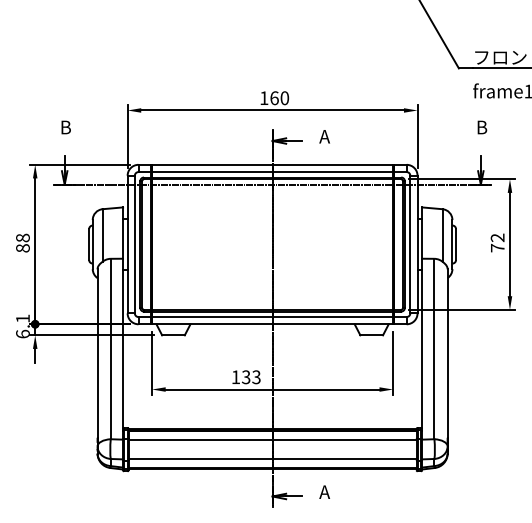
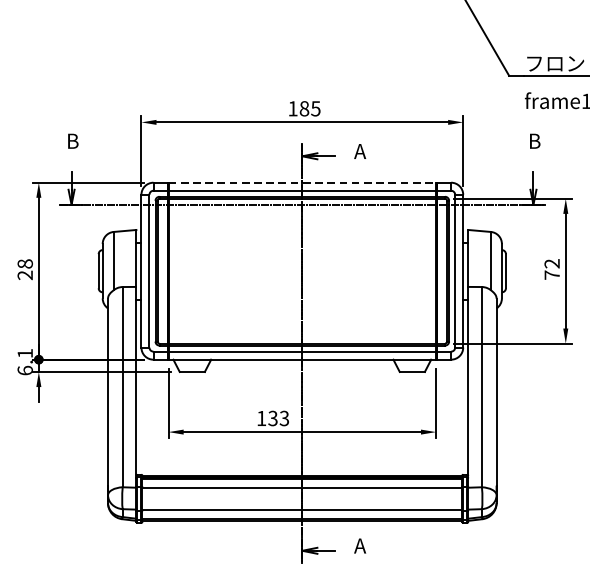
text: (279, 98) -> (309, 109), 160 -> 185
line: (273, 164) -> (303, 182), solid -> dashed
text: (22, 248) -> (24, 275), 88 -> 28

